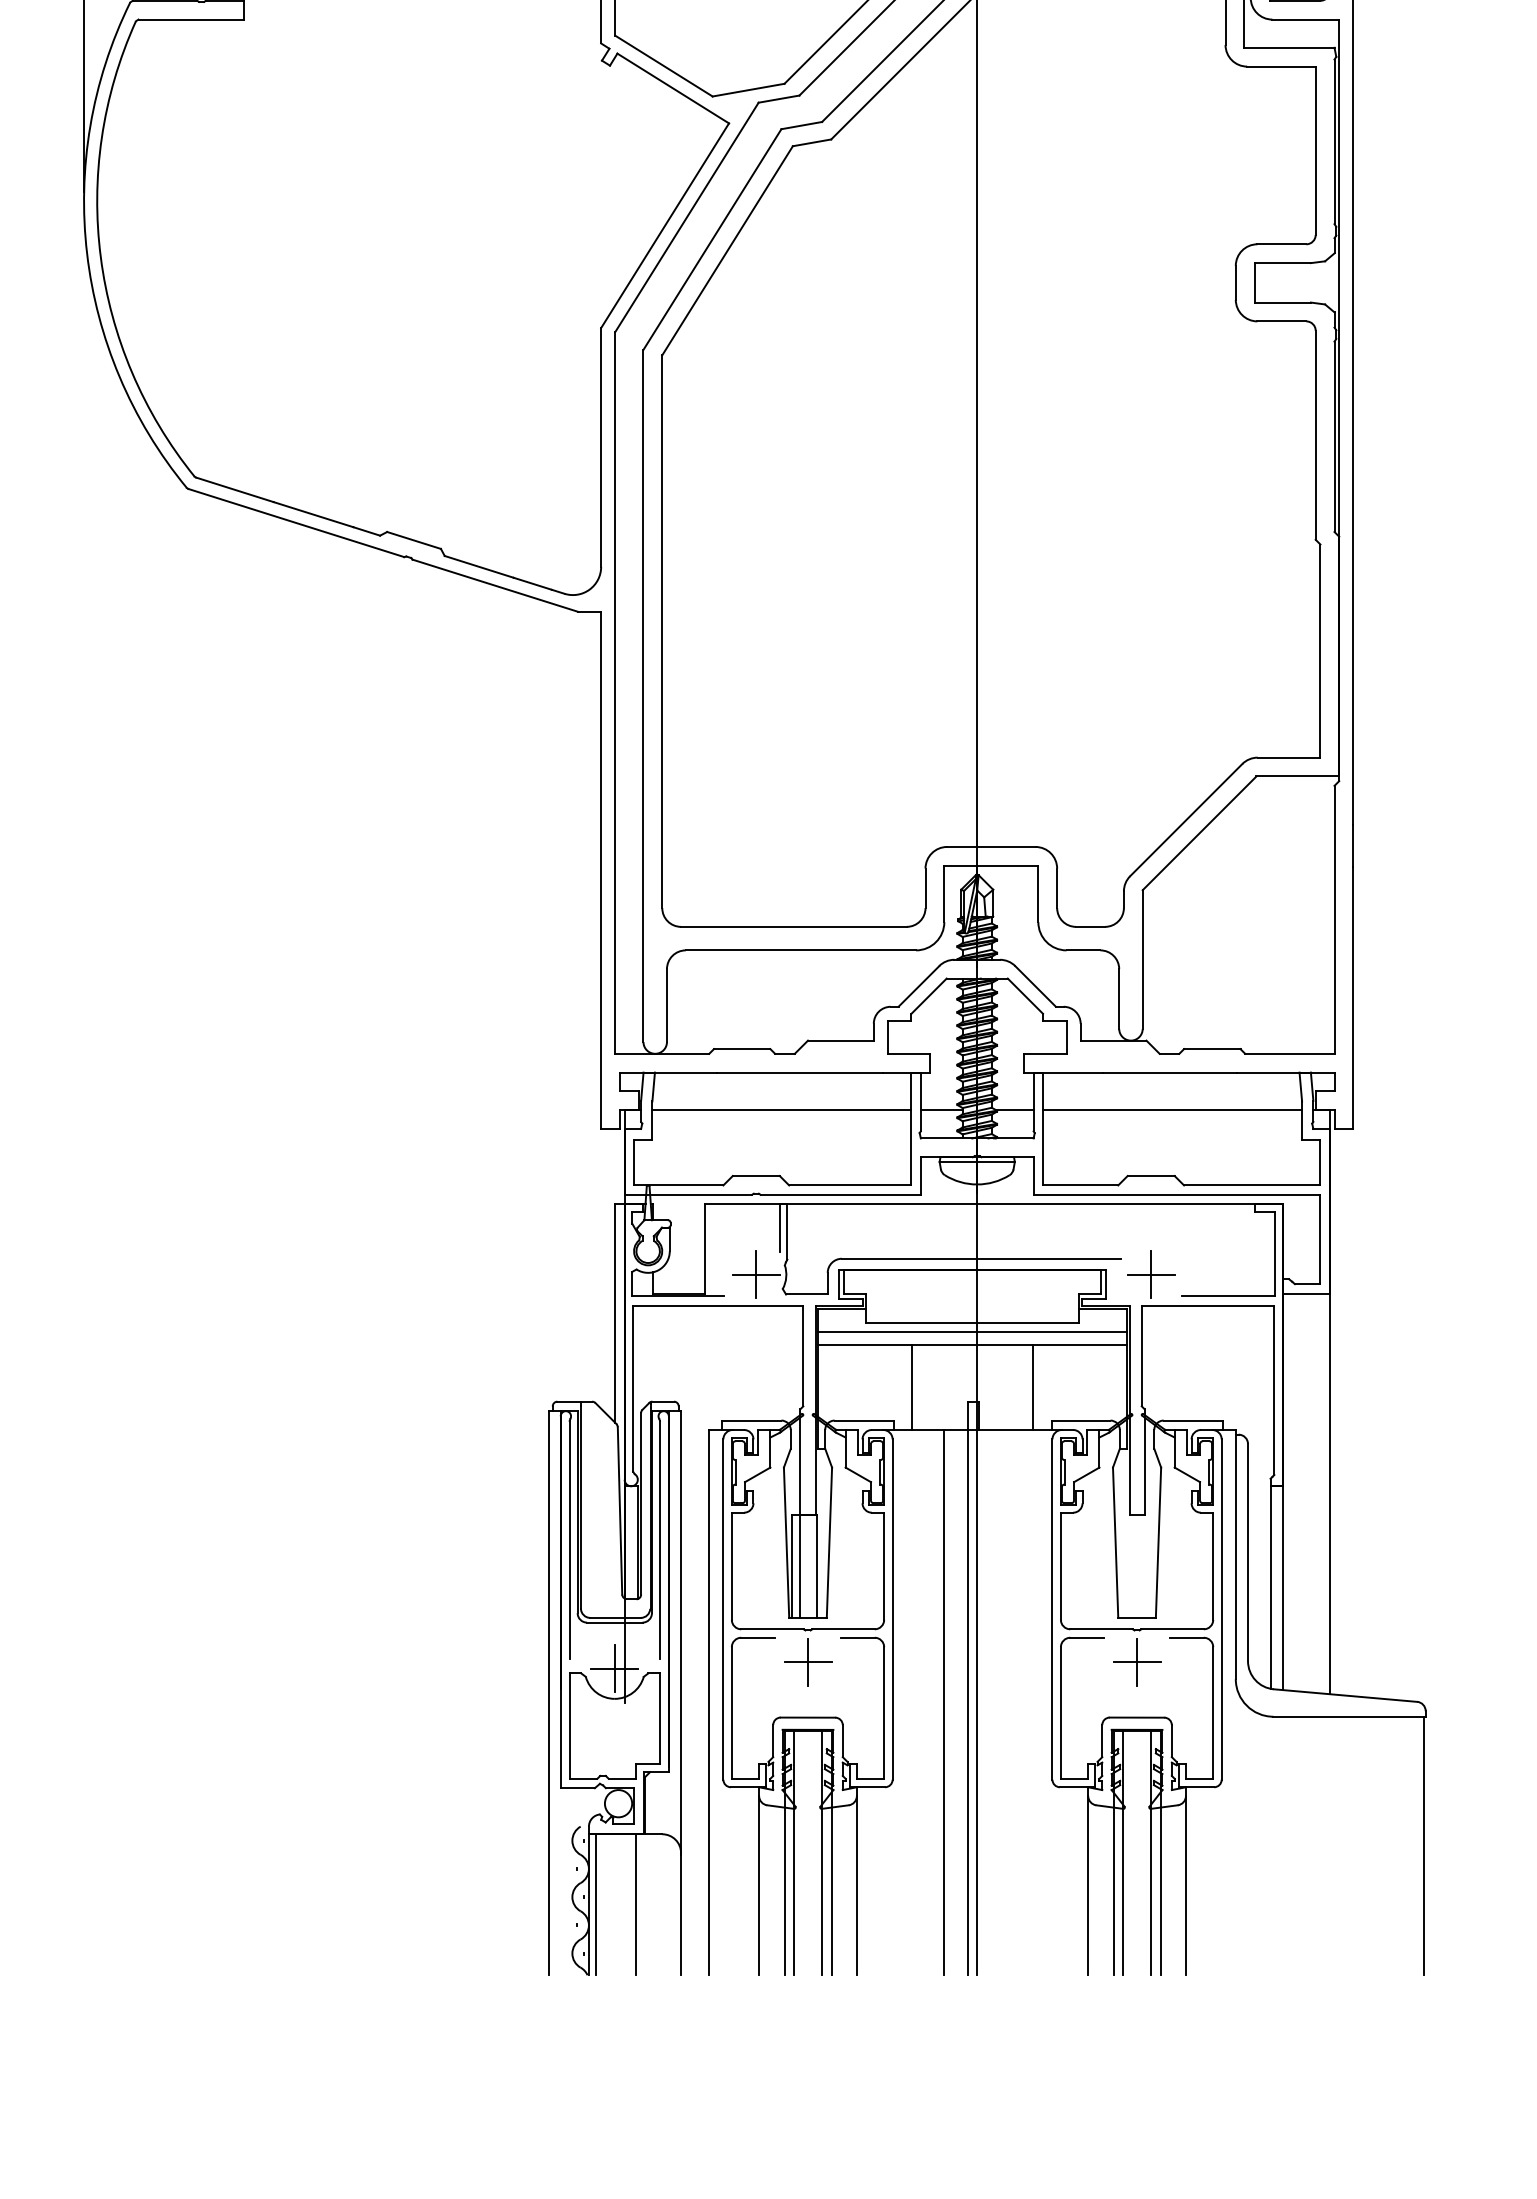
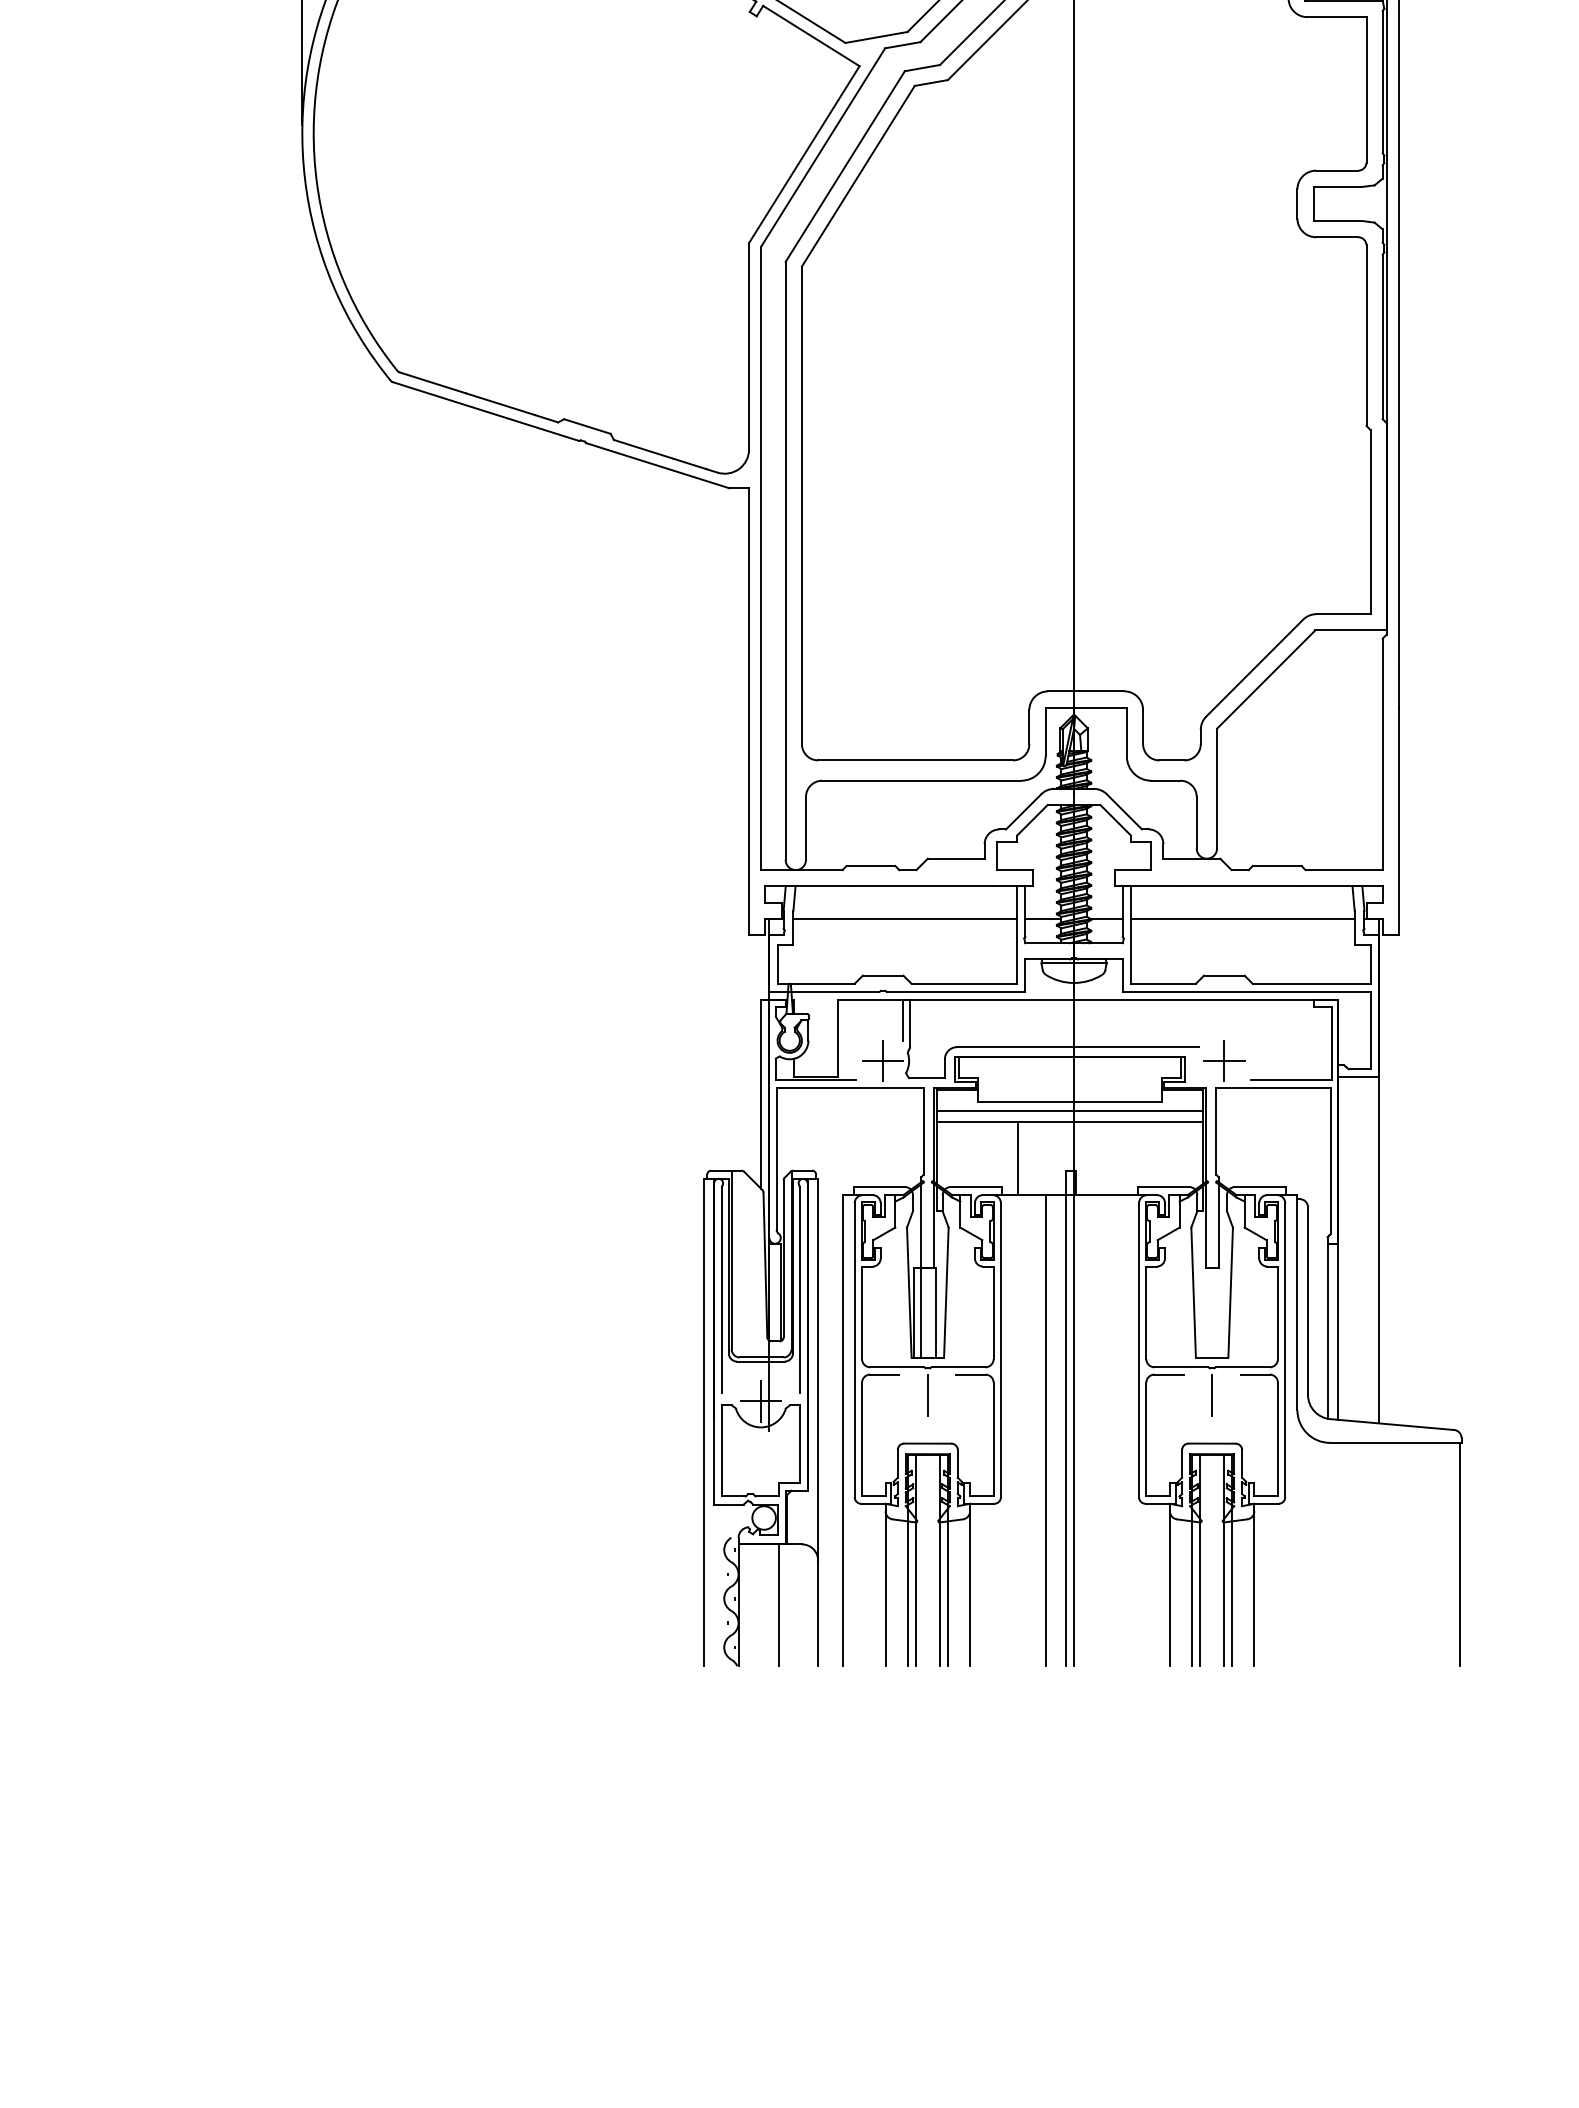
line: (1032, 1387) -> (1121, 1158), removed
line: (807, 1661) -> (927, 1395), removed
line: (1136, 1661) -> (1211, 1395), removed
line: (596, 1904) -> (745, 1605), removed

